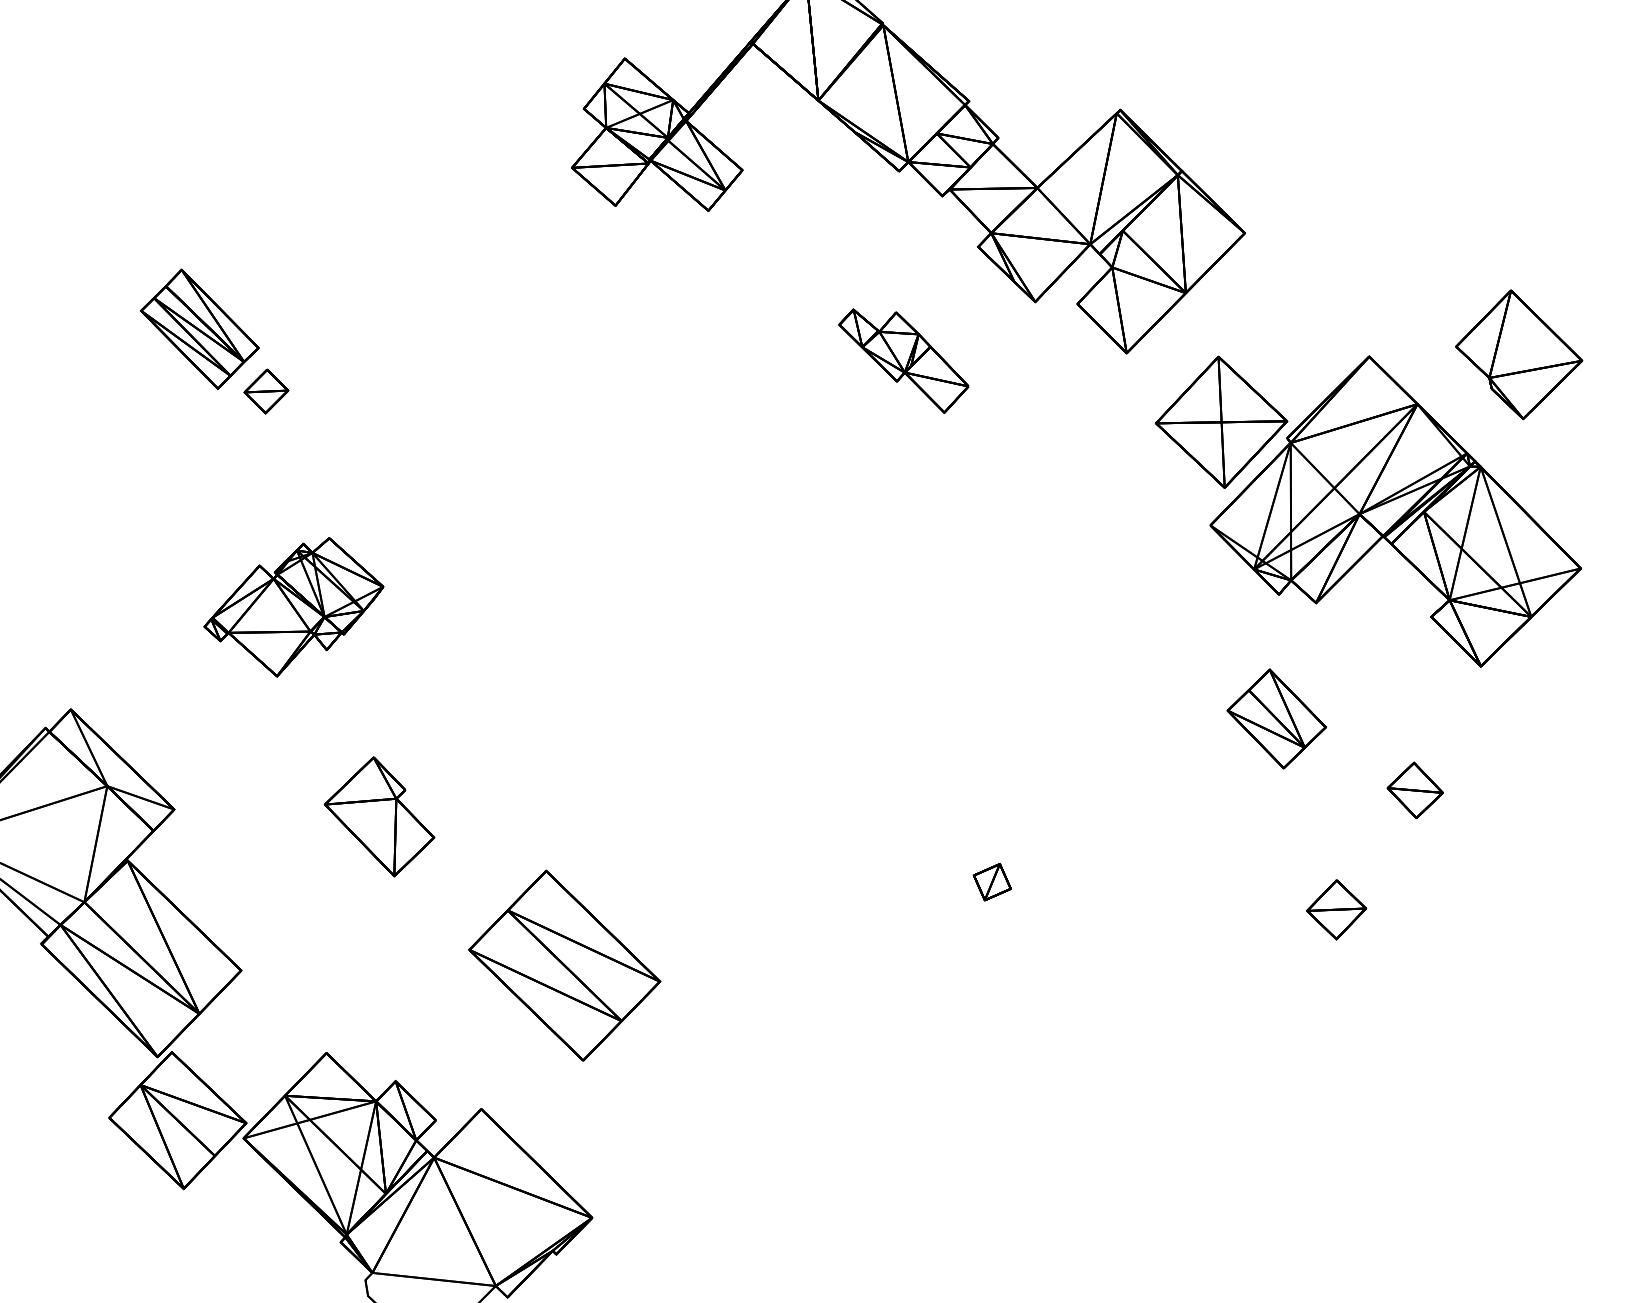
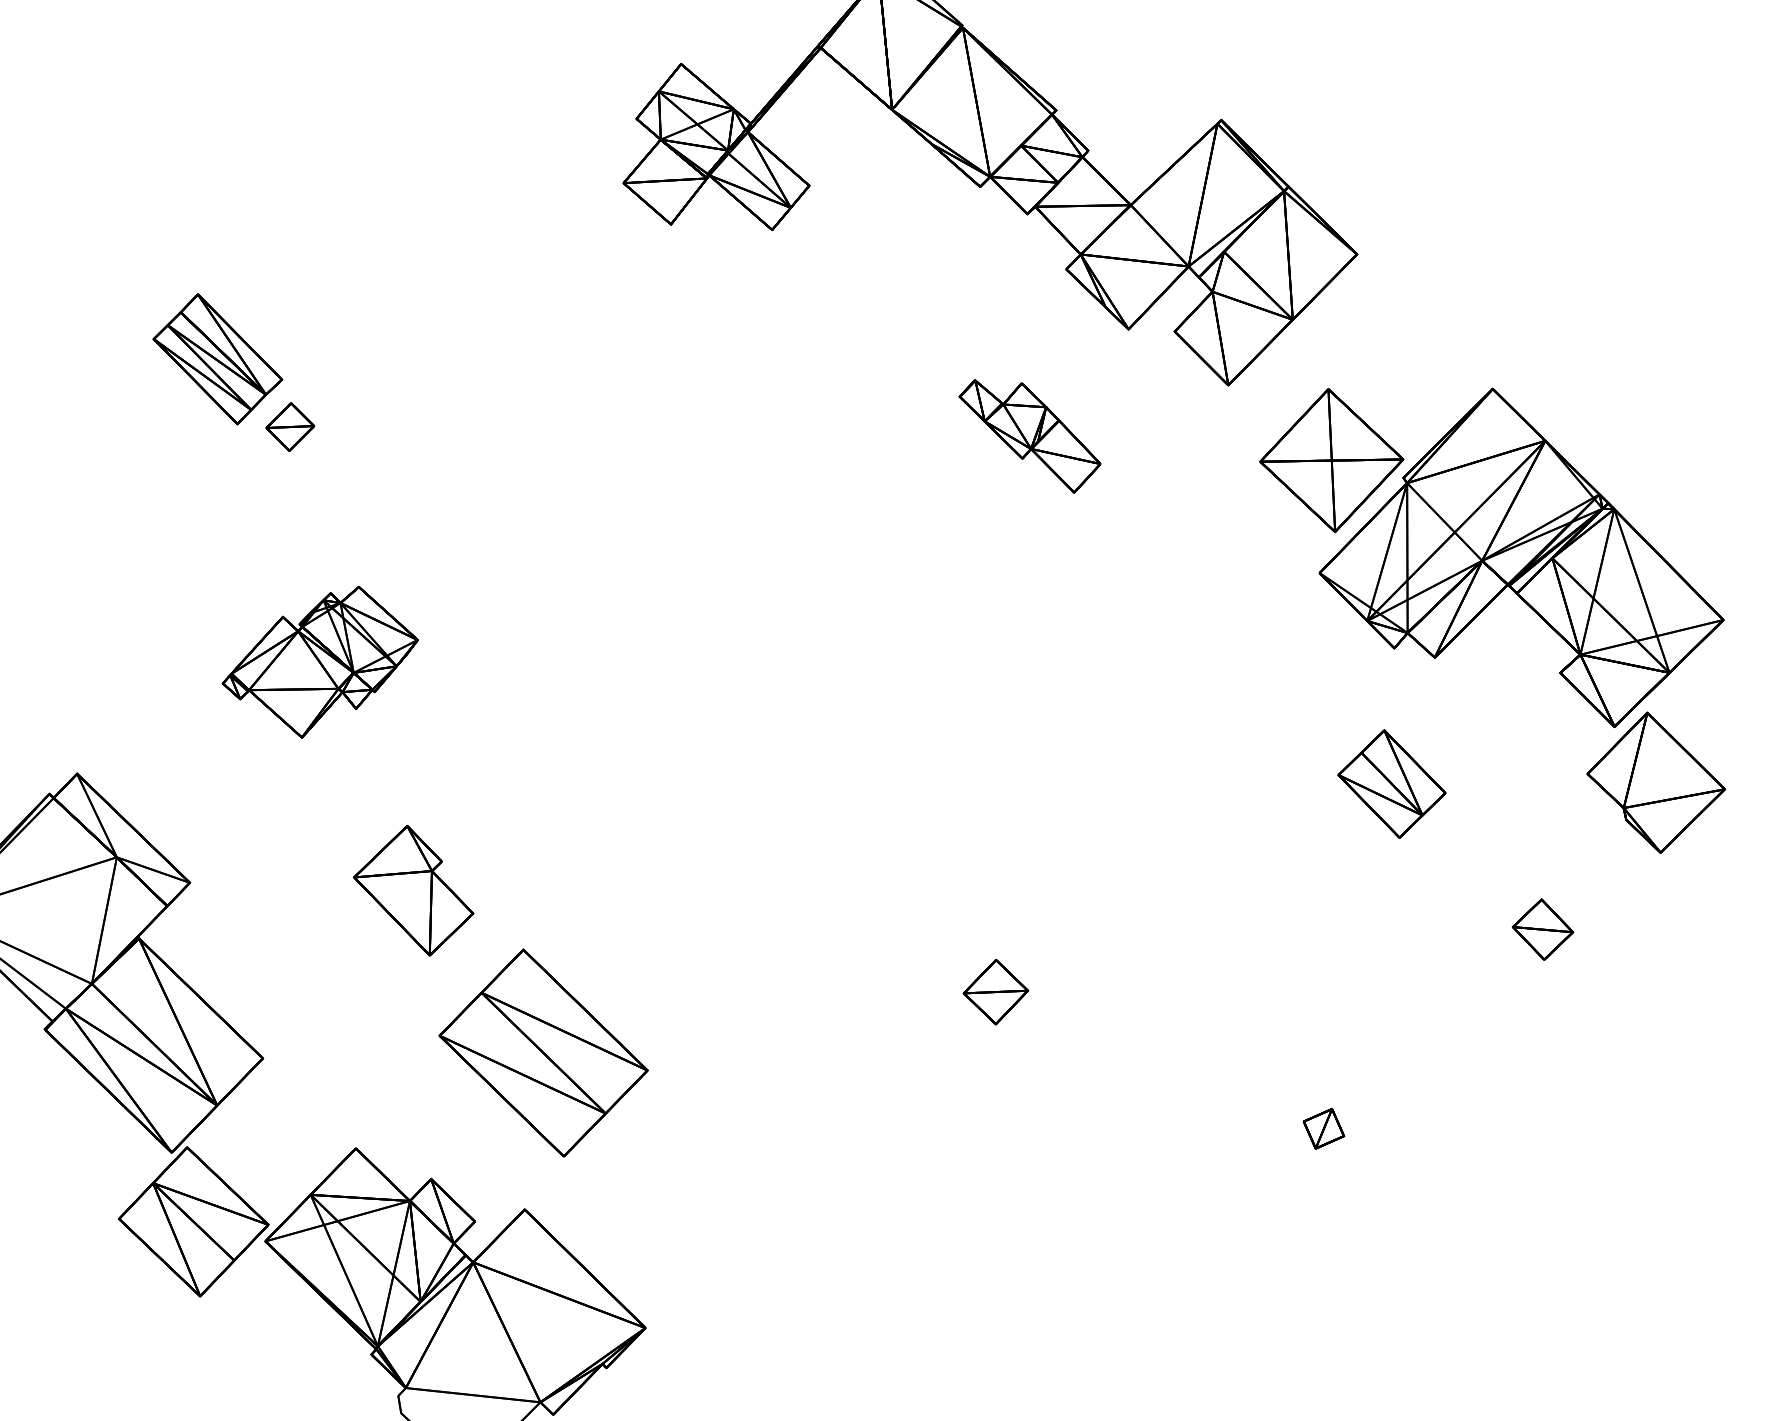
part: (1519, 354) -> (1656, 782), moved
part: (903, 360) -> (1029, 435), moved
part: (1414, 790) -> (1542, 929), moved
part: (992, 882) -> (1324, 1129), moved
part: (1336, 909) -> (995, 991), moved
part: (564, 965) -> (543, 1052), moved

